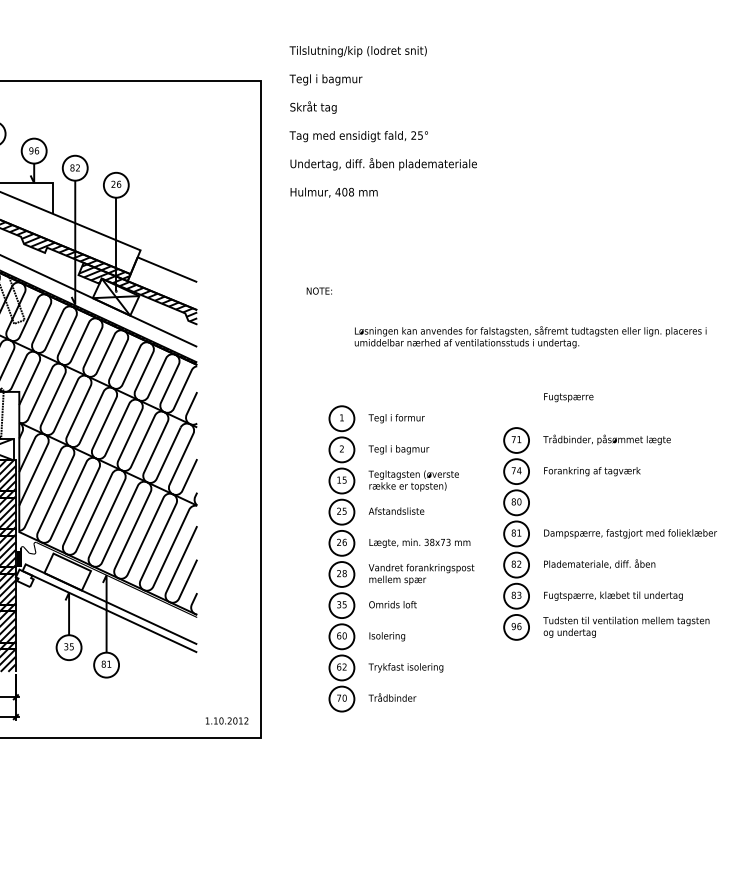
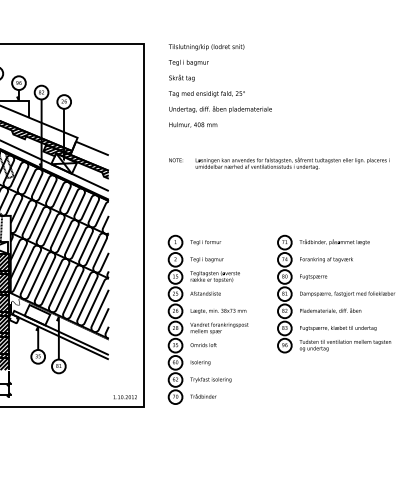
text: (381, 120) -> (219, 85), moved
text: (530, 336) -> (292, 163), moved
text: (568, 396) -> (313, 276), moved
part: (399, 558) -> (207, 319), moved

